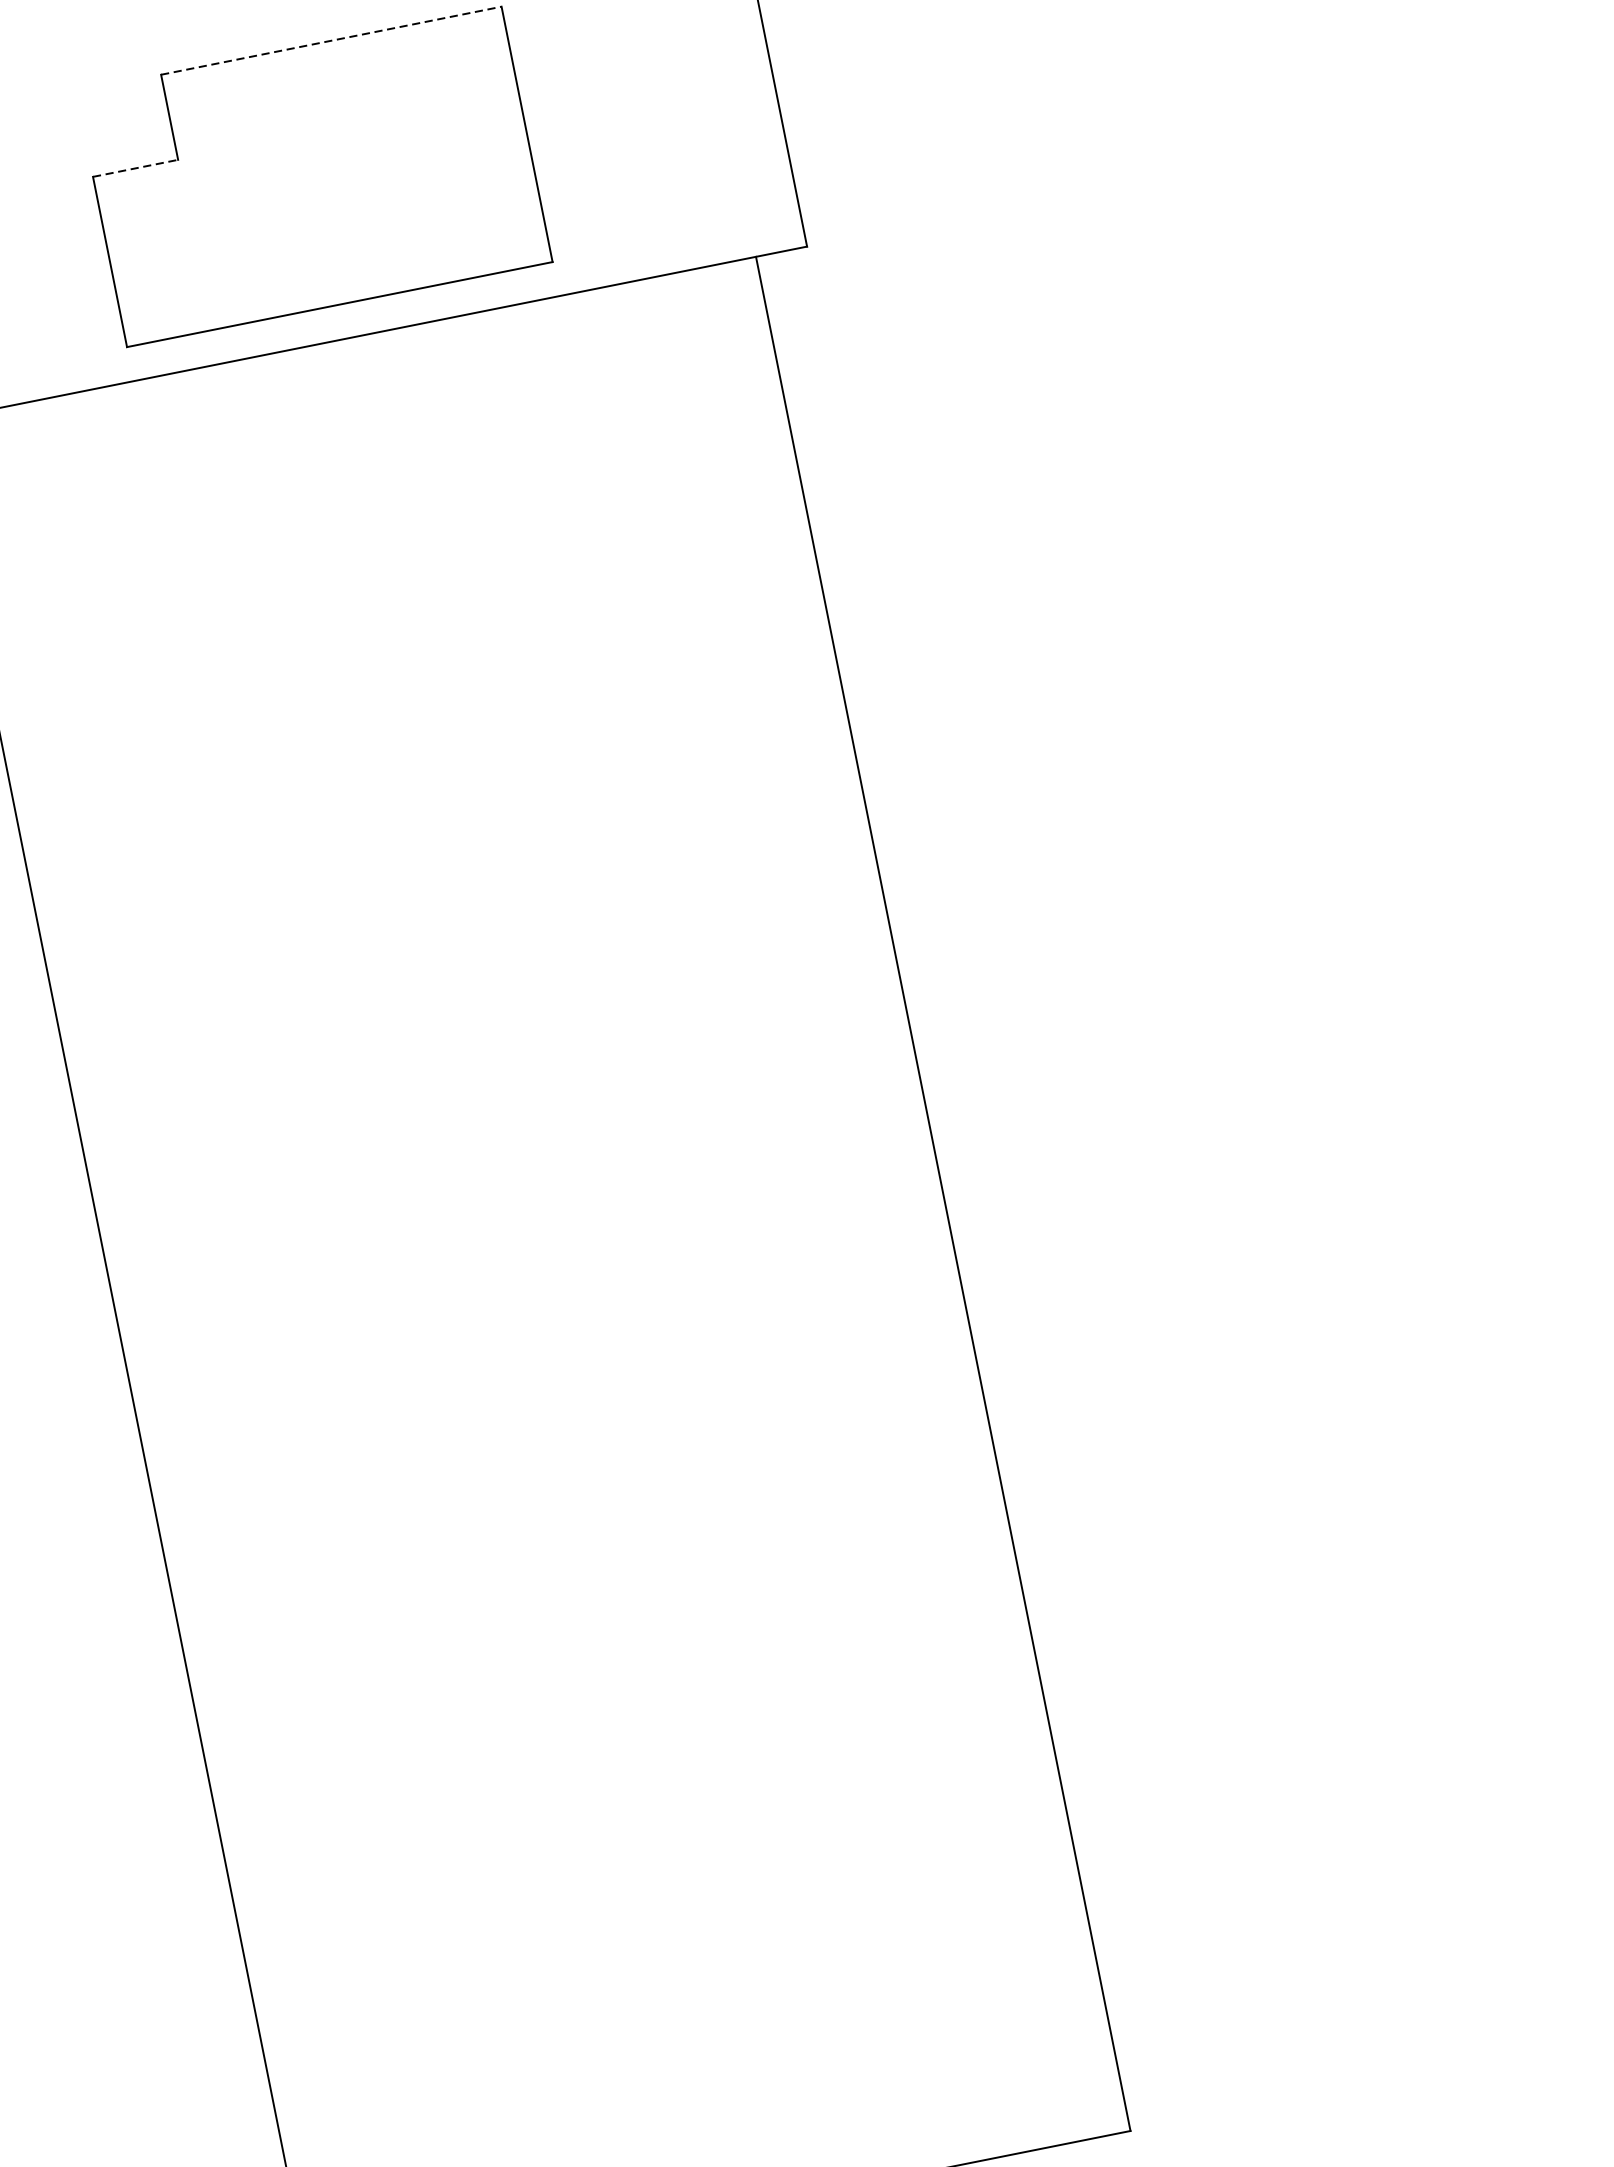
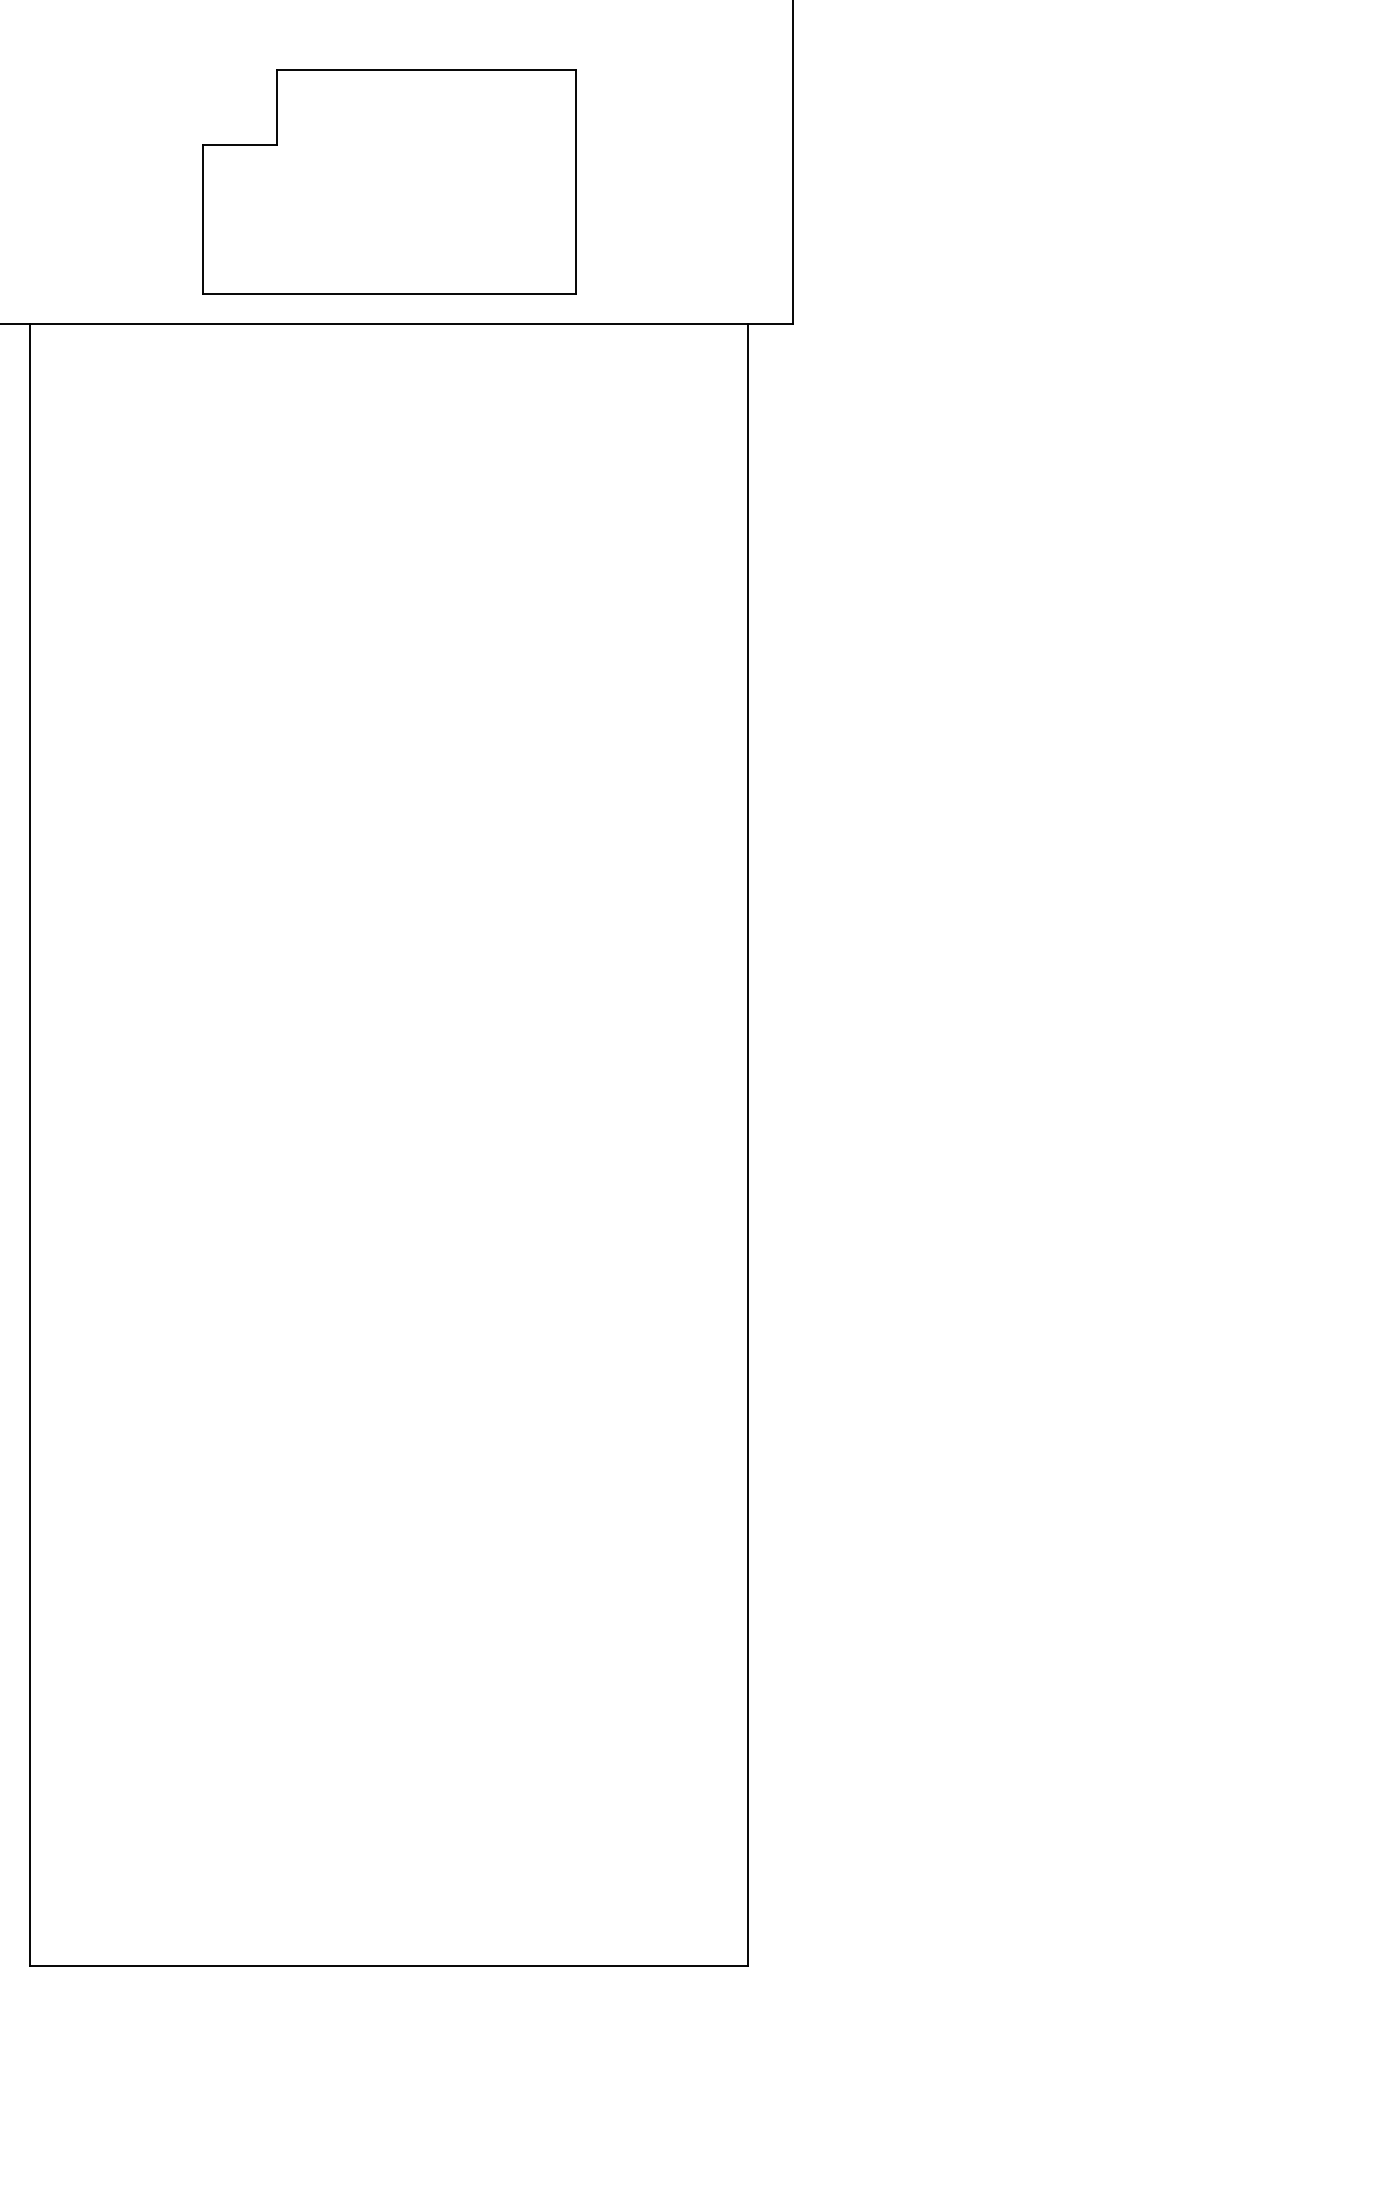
line: (331, 41) -> (426, 70), dashed -> solid
line: (136, 168) -> (240, 144), dashed -> solid

